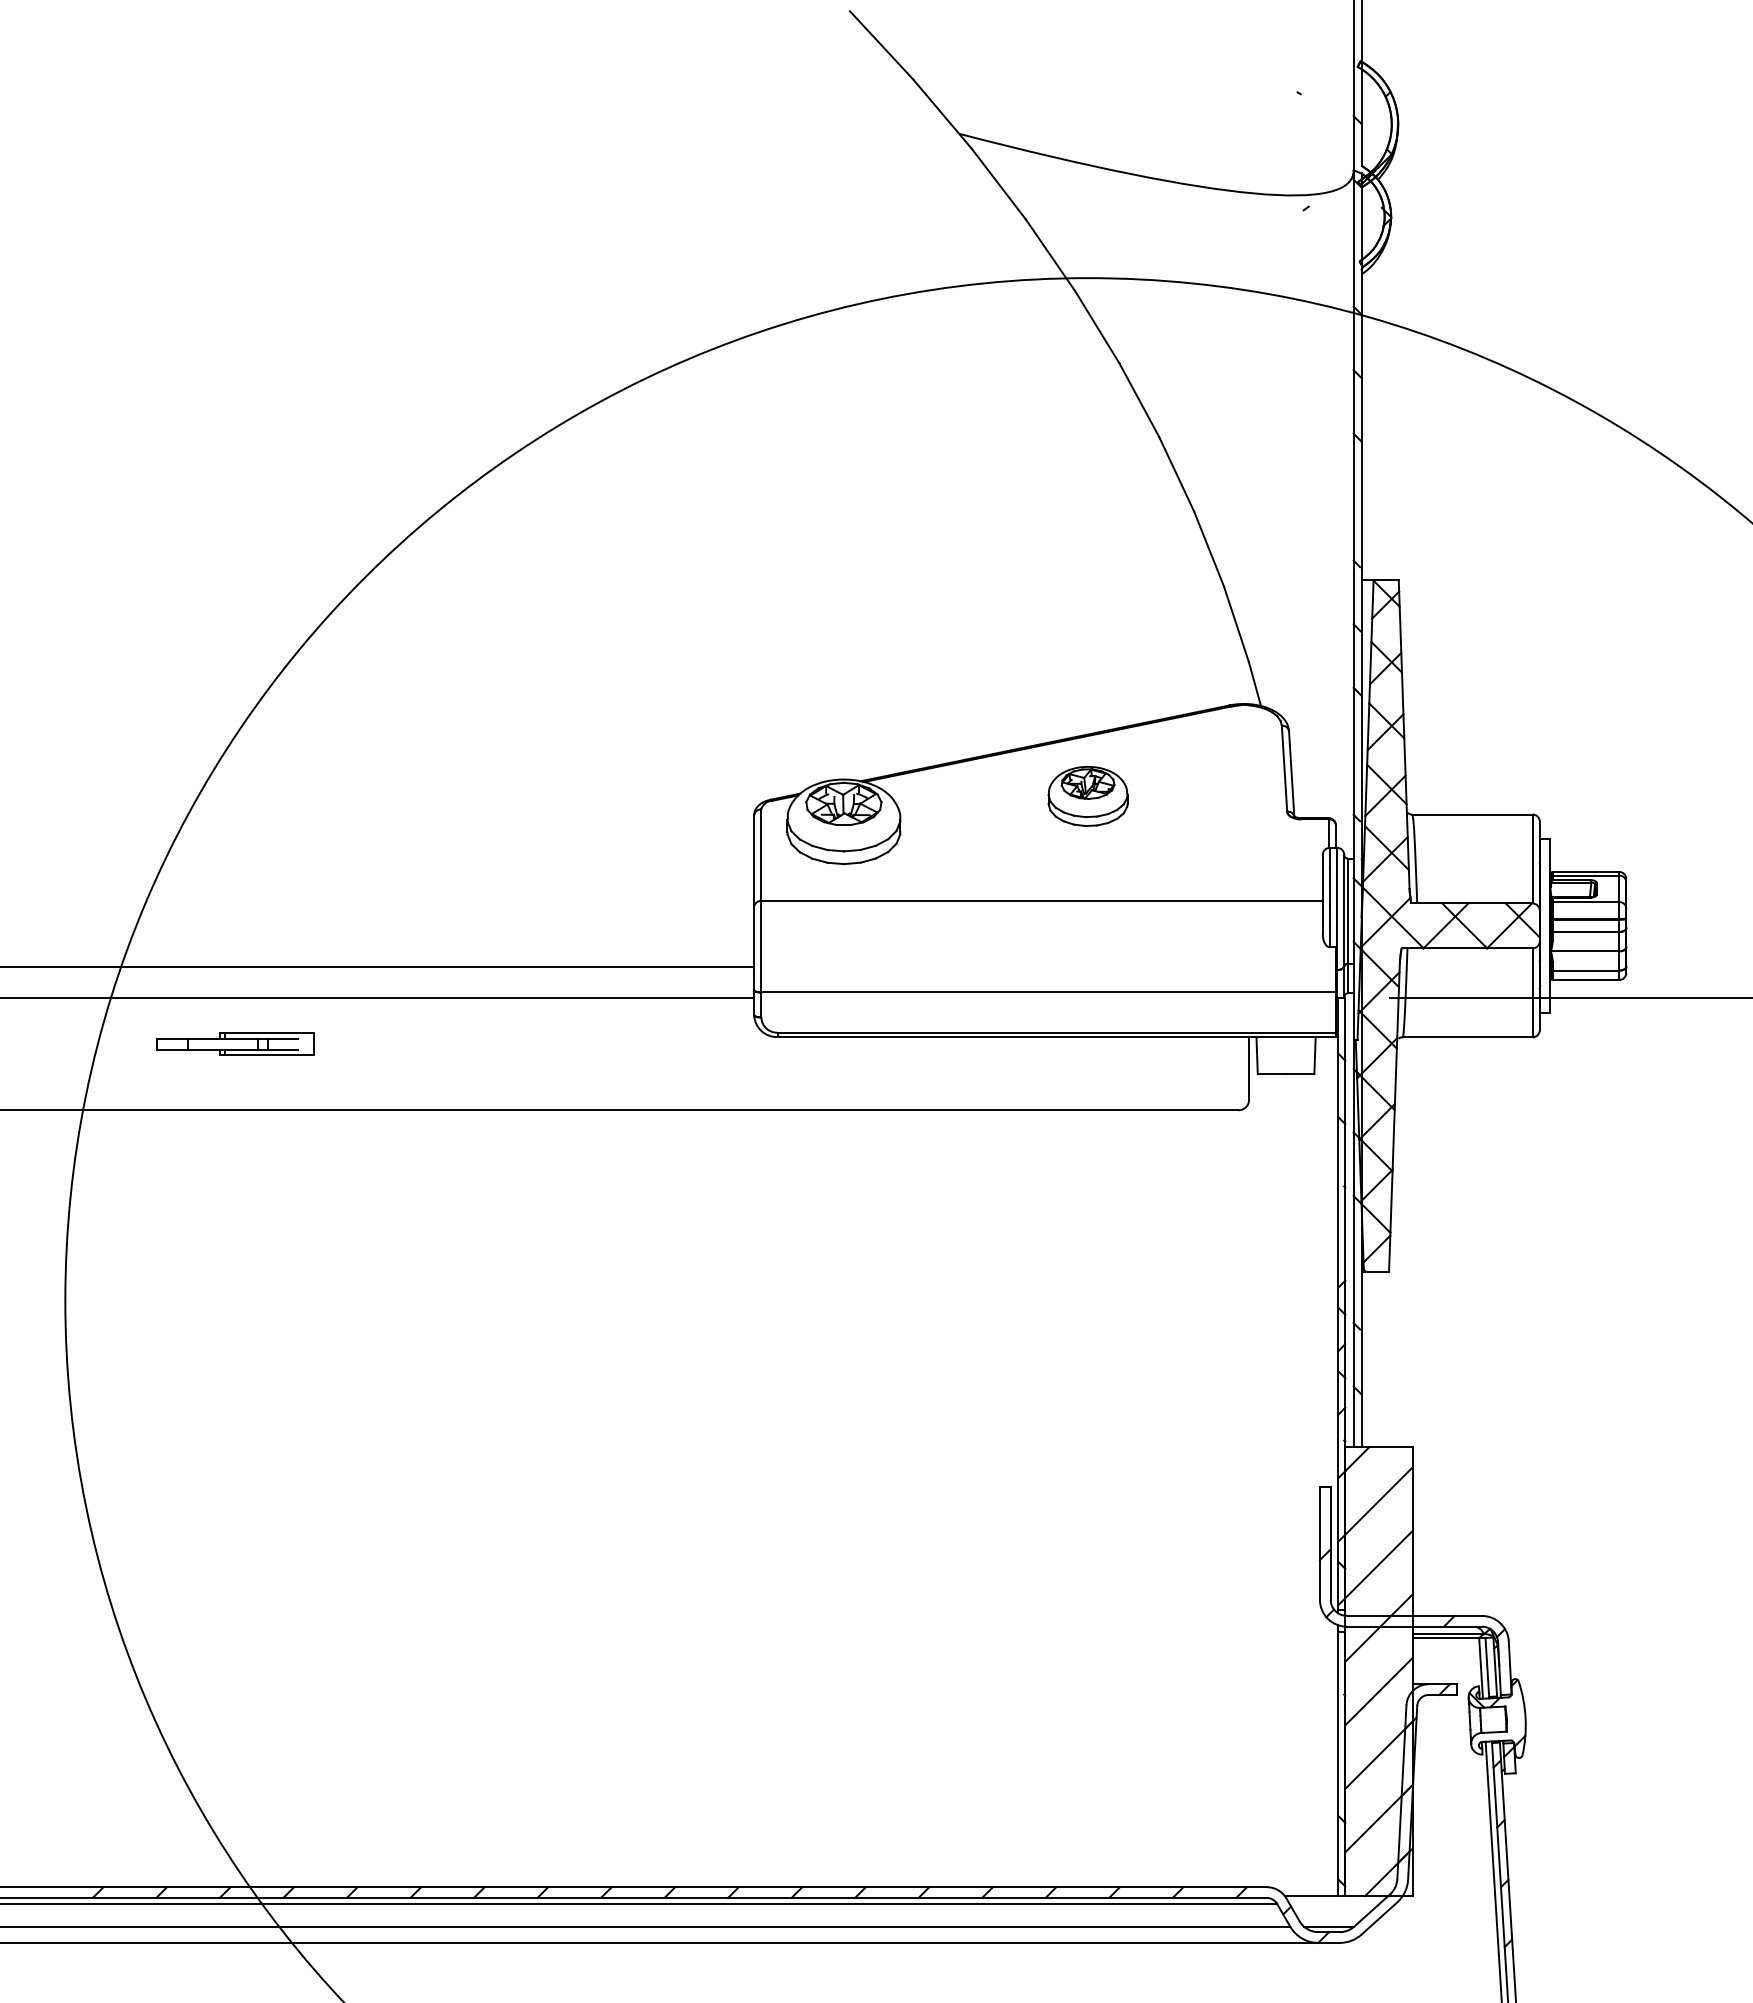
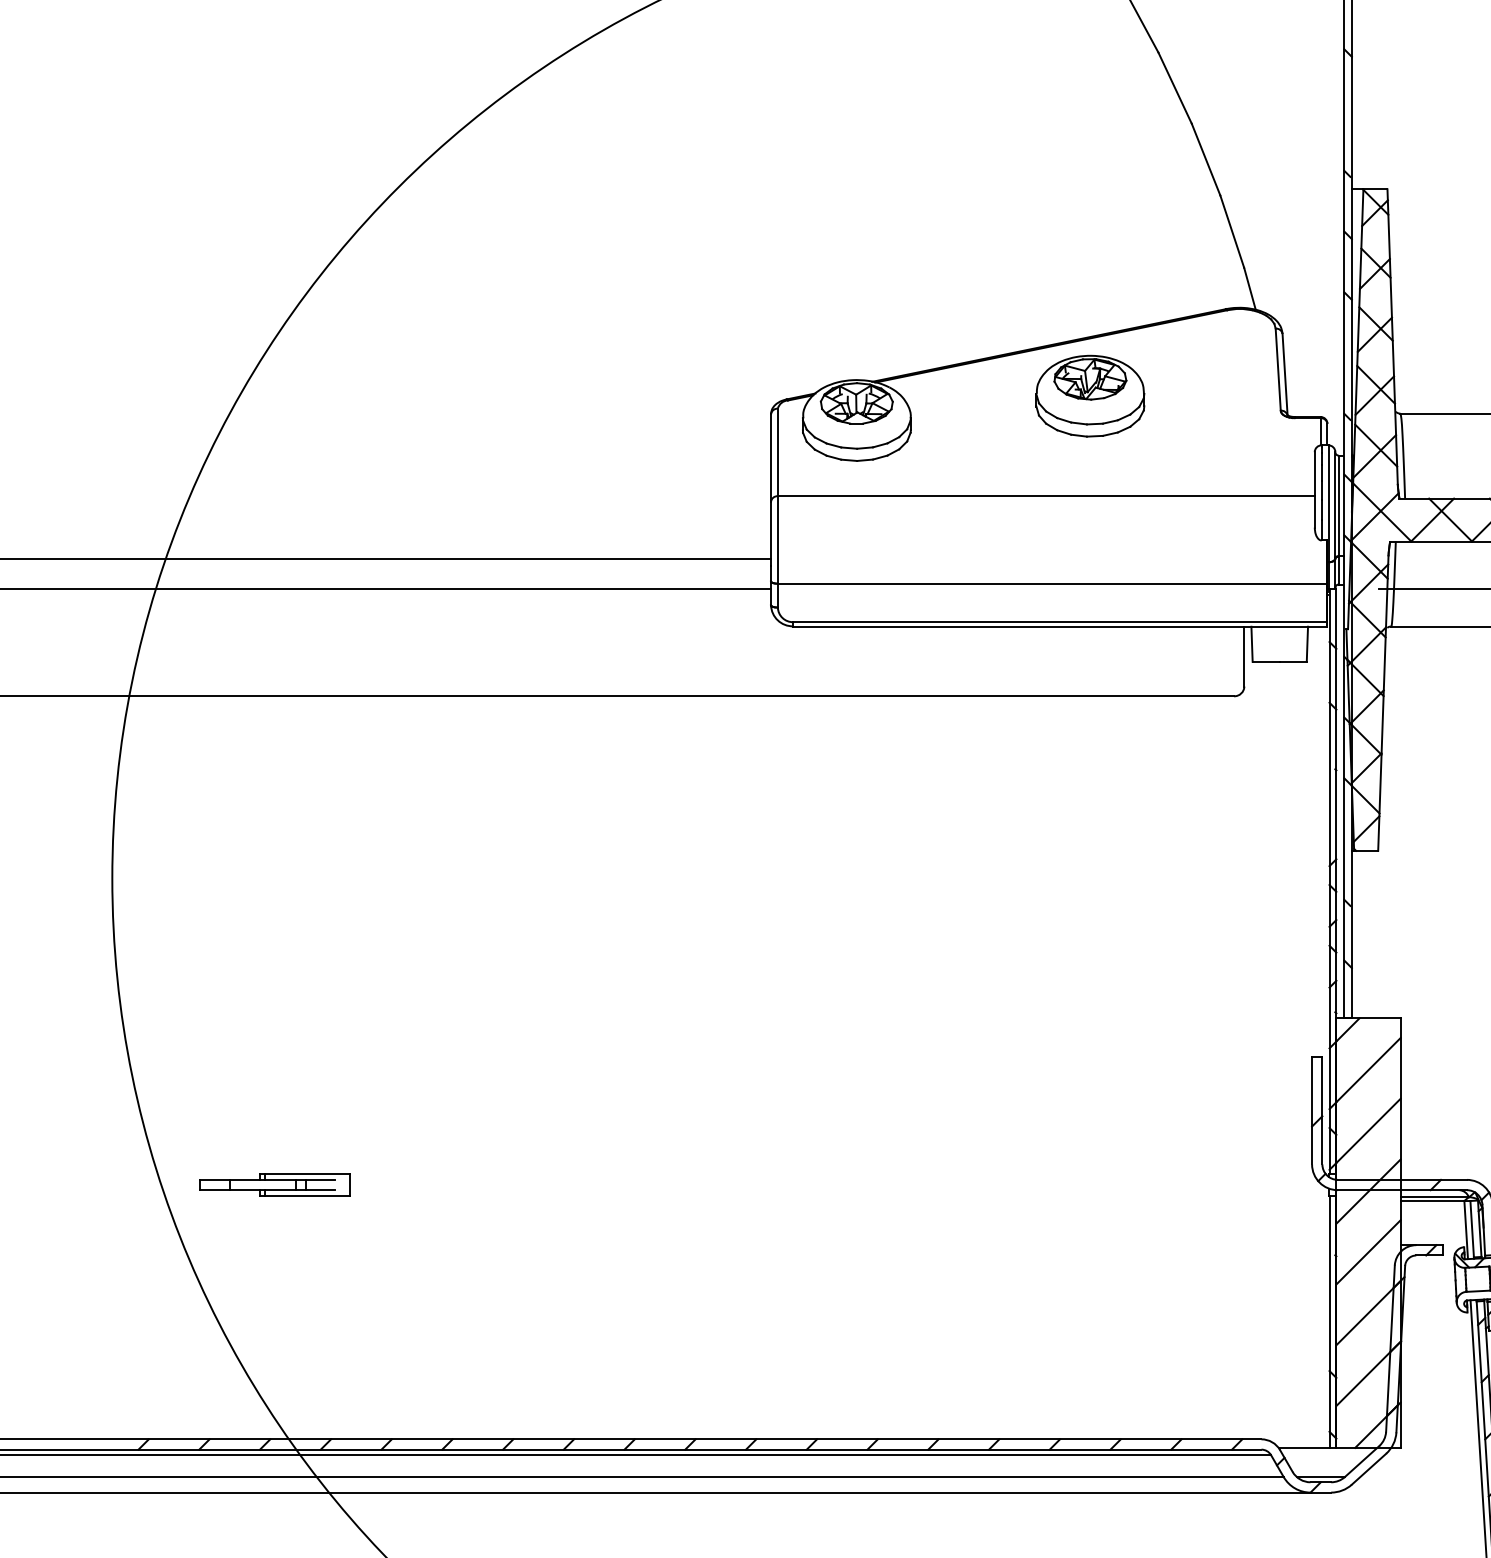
part: (1087, 796) -> (1089, 396), size x1.43
part: (235, 1043) -> (275, 1184), moved

